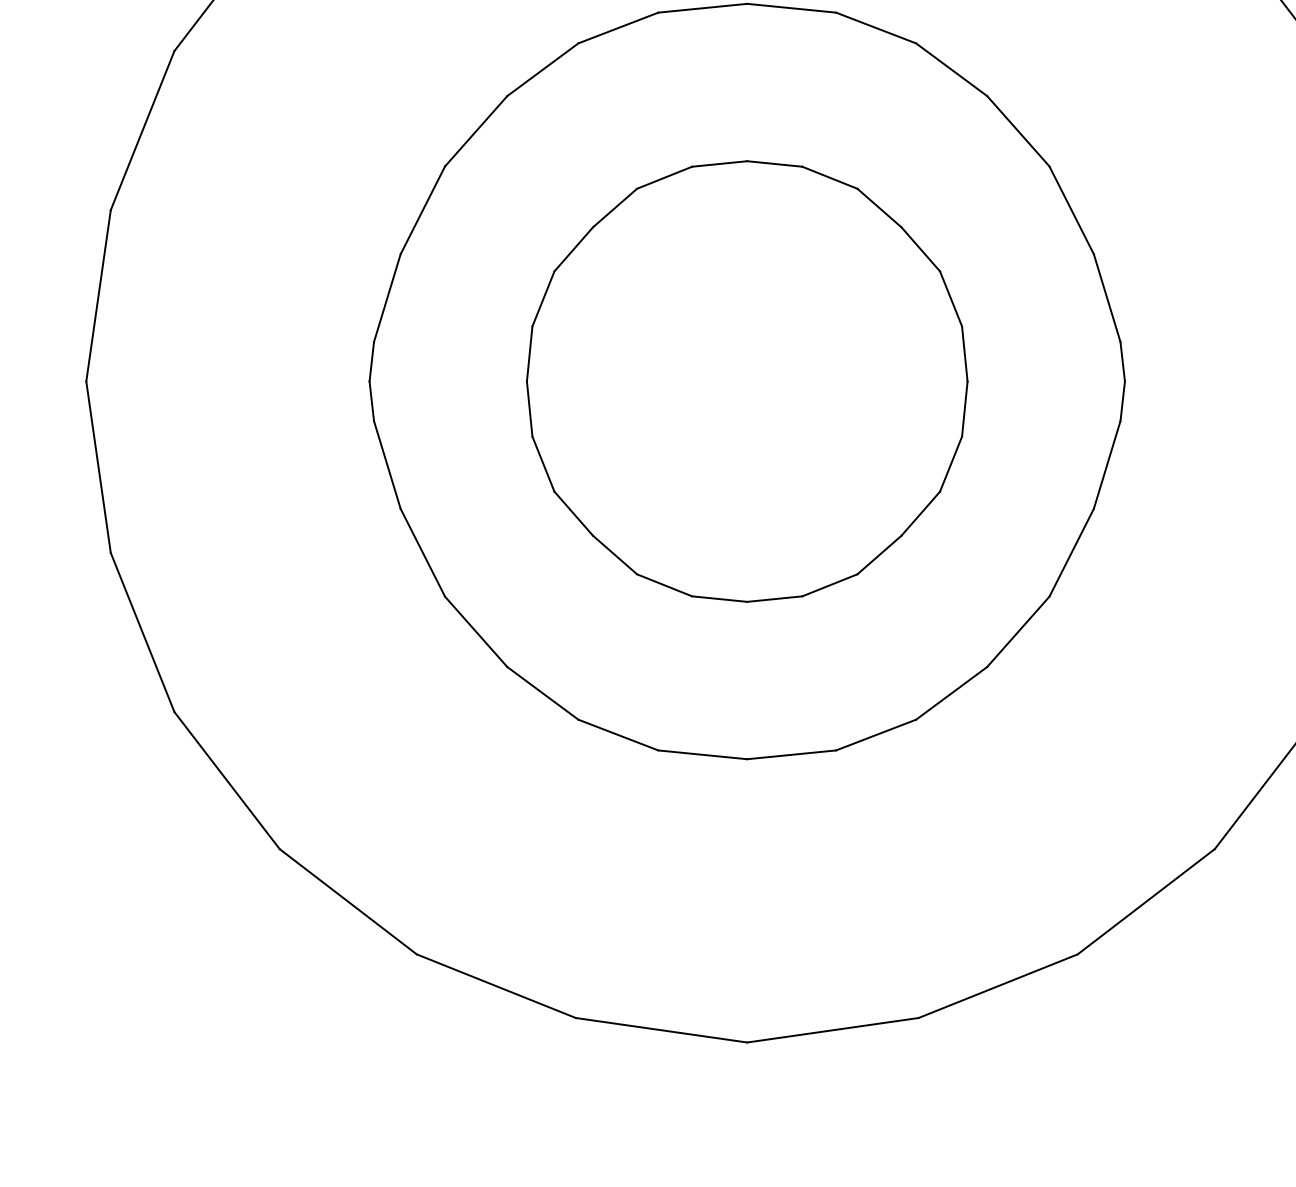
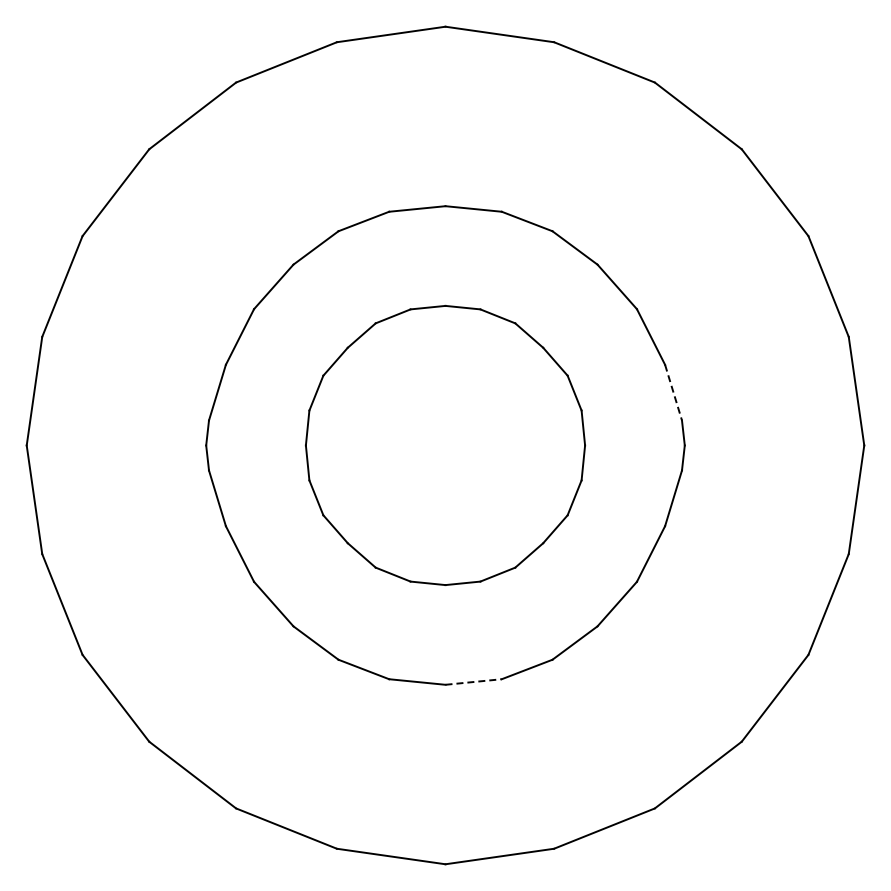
line: (1107, 299) -> (673, 393), solid -> dashed
line: (793, 754) -> (474, 681), solid -> dashed

